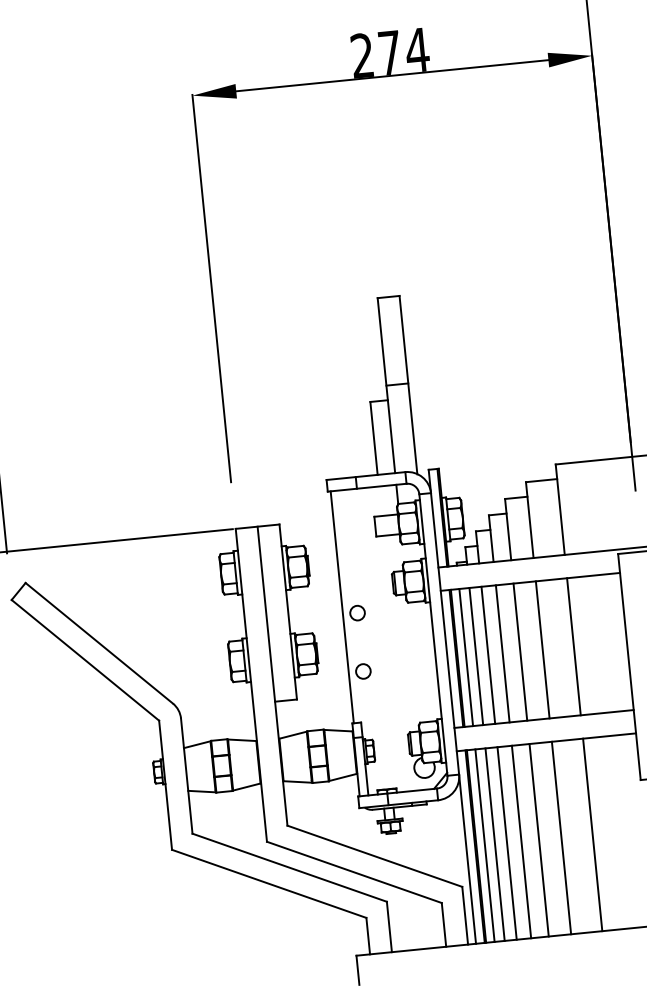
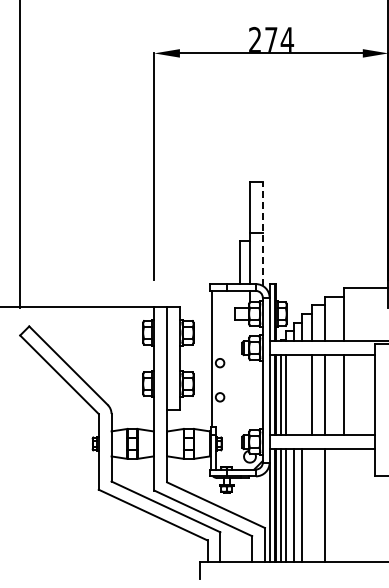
line: (407, 384) -> (262, 233), solid -> dashed
line: (502, 654) -> (301, 395), removed
line: (488, 655) -> (293, 395), removed
line: (592, 835) -> (343, 505), removed
line: (539, 840) -> (312, 505), removed

